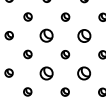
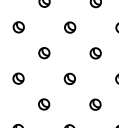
part: (46, 35) -> (44, 52), size x0.62
part: (83, 35) -> (94, 52), size x0.62
part: (46, 72) -> (44, 103), size x0.62
part: (83, 73) -> (94, 104), size x0.62

